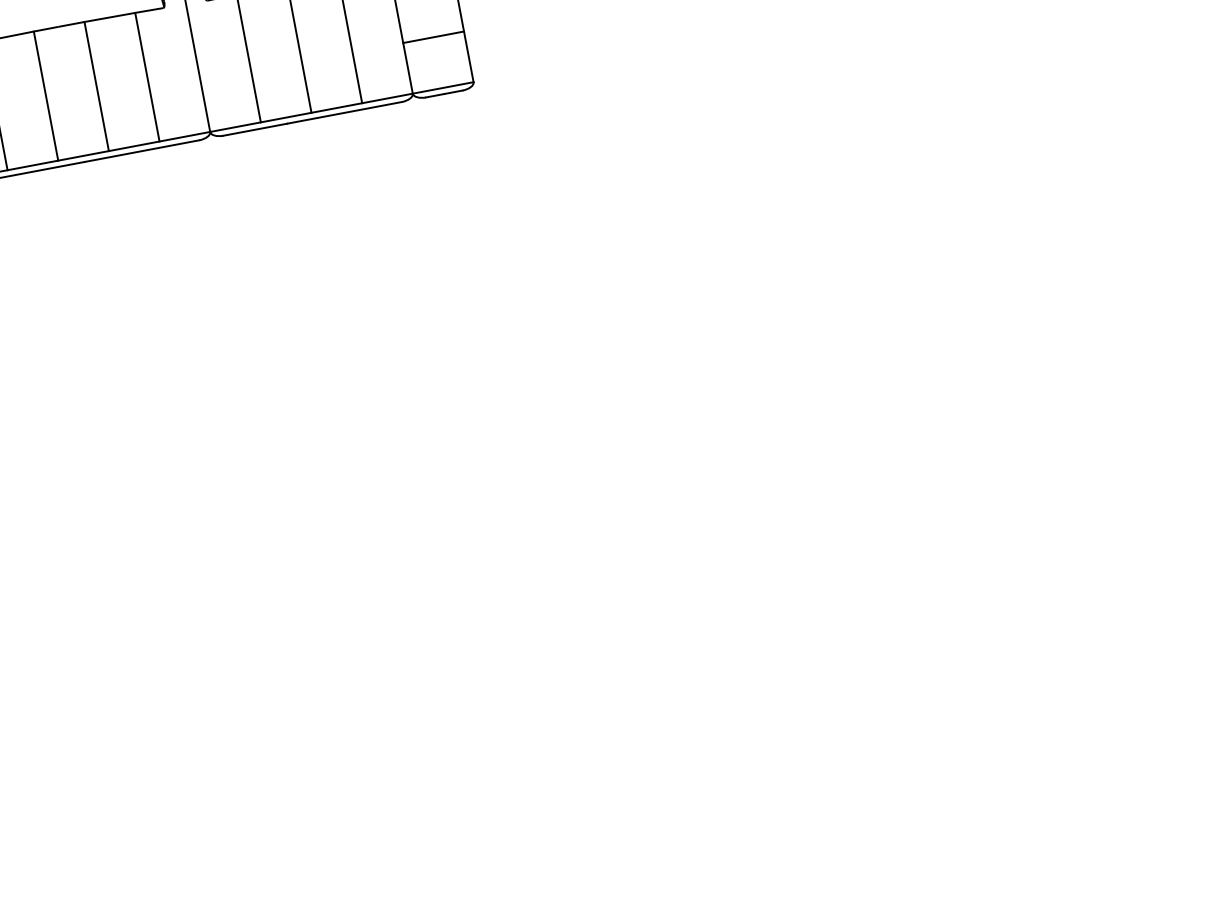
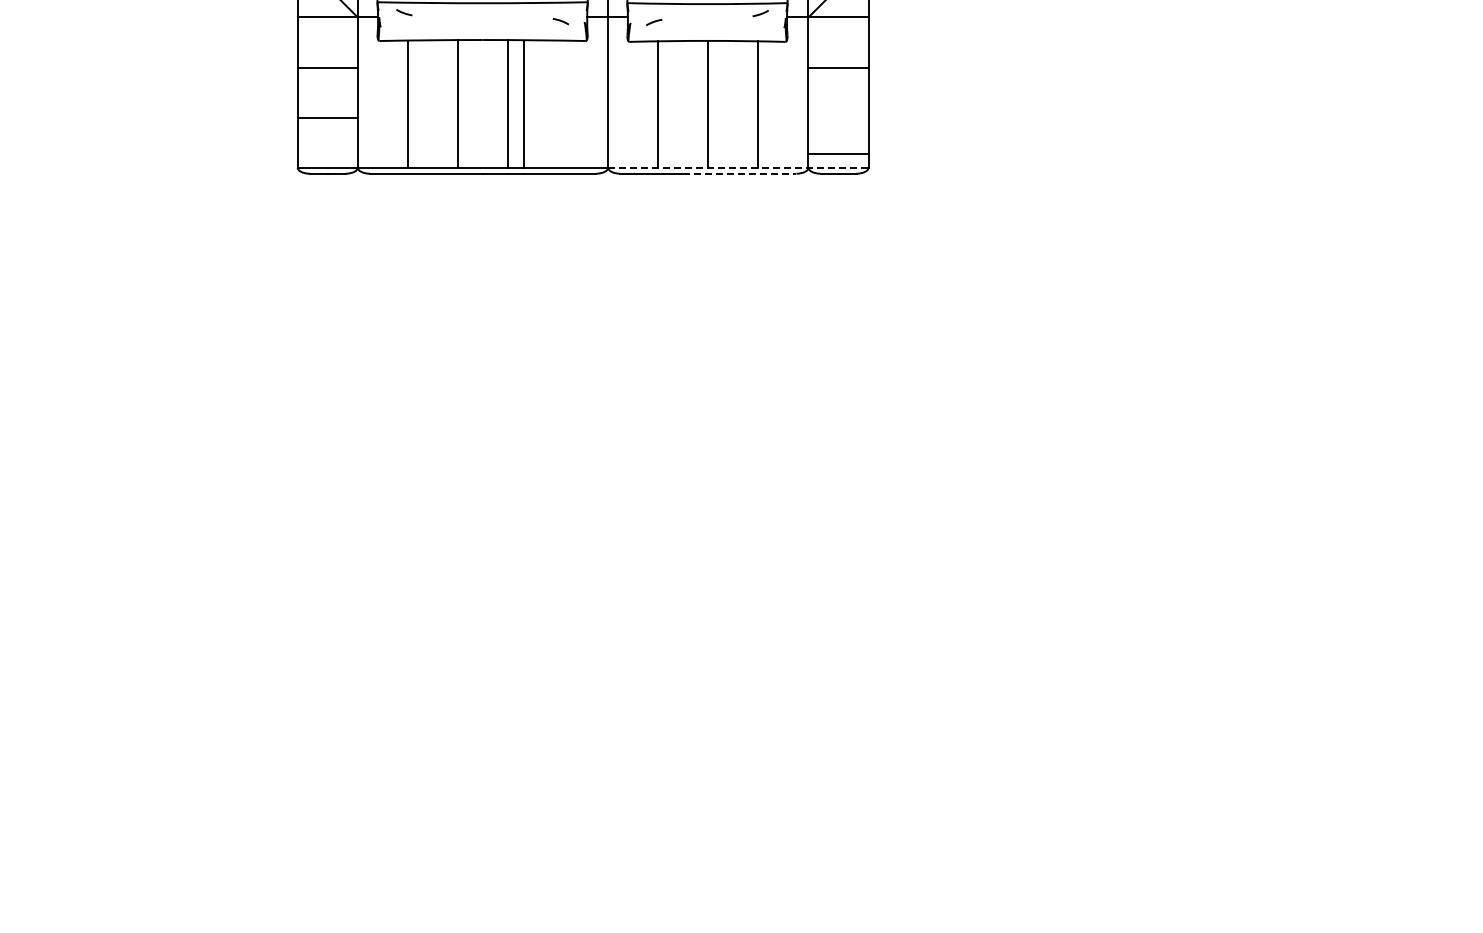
line: (433, 37) -> (838, 153), moved
line: (147, 76) -> (524, 103), moved
line: (341, 106) -> (738, 167), solid -> dashed
line: (344, 112) -> (739, 173), solid -> dashed

